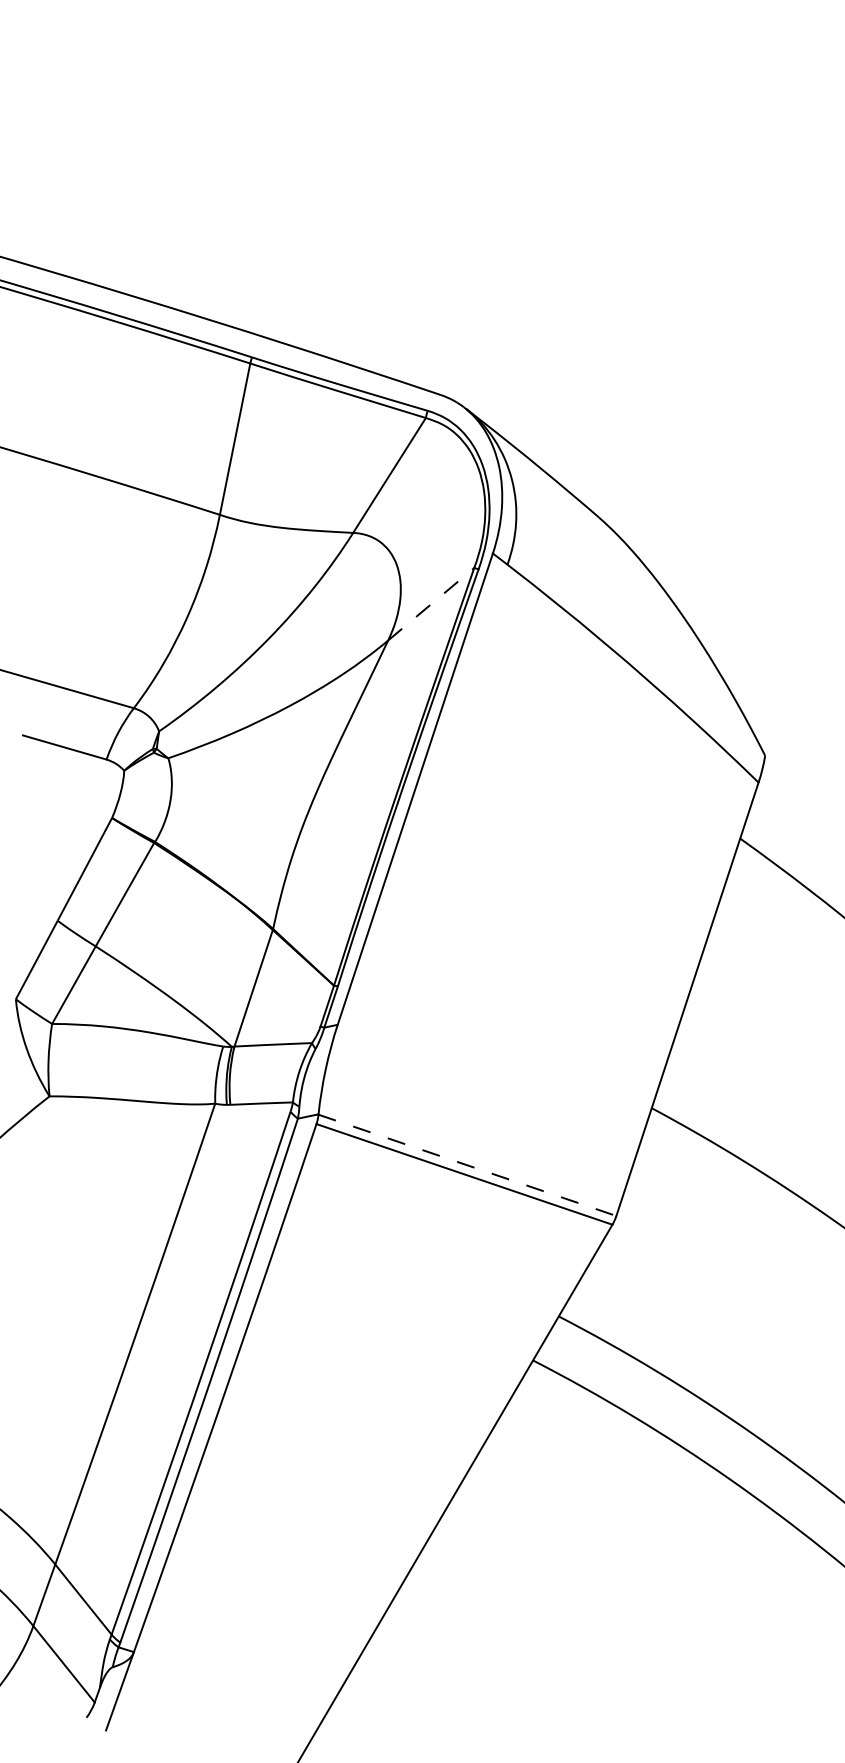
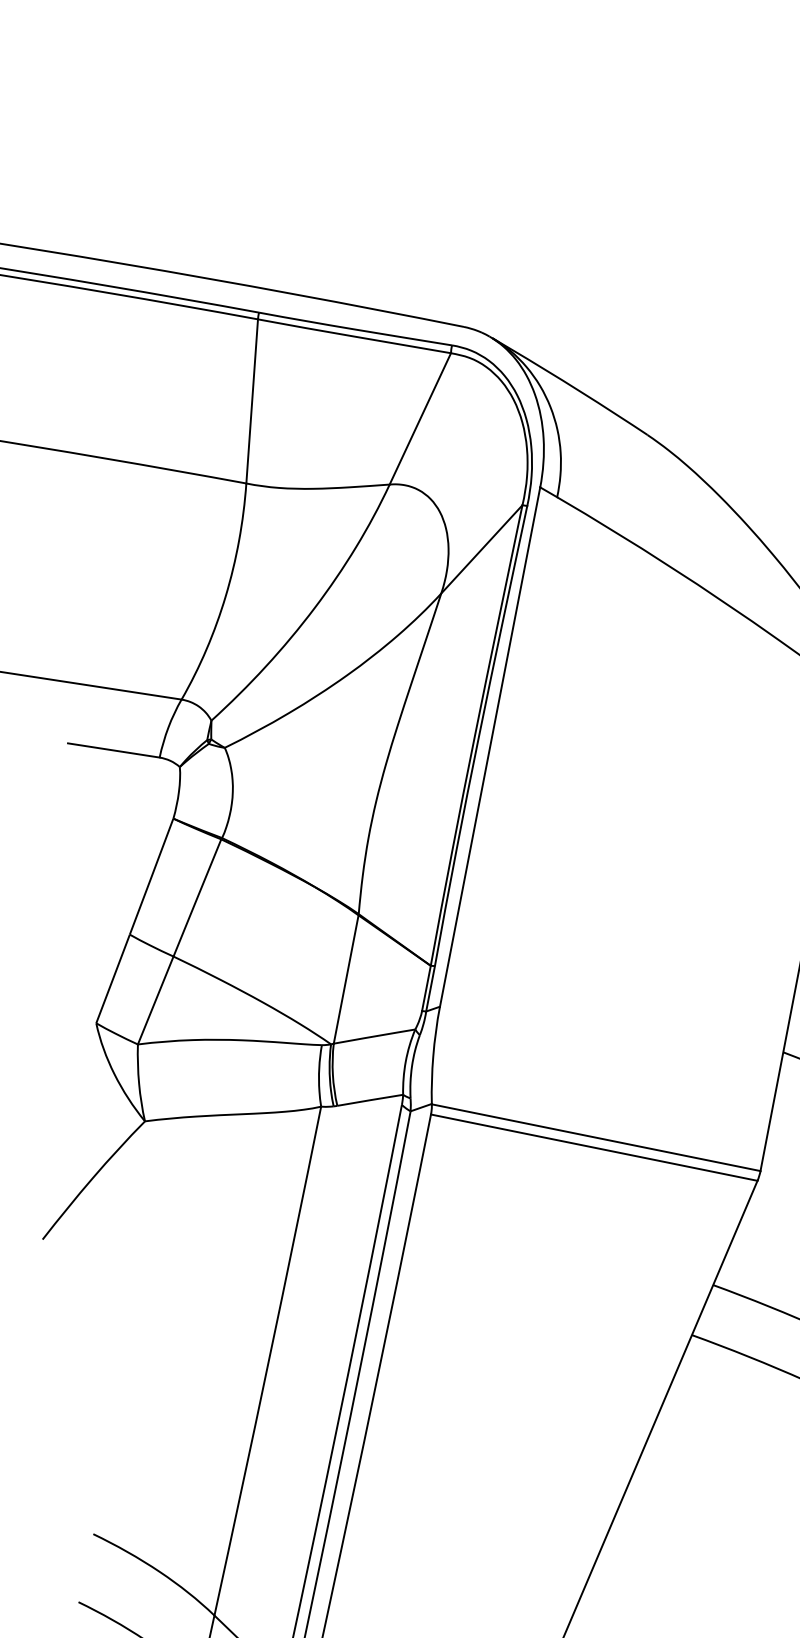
line: (431, 603) -> (482, 548), dashed -> solid
line: (467, 1165) -> (596, 1137), dashed -> solid

